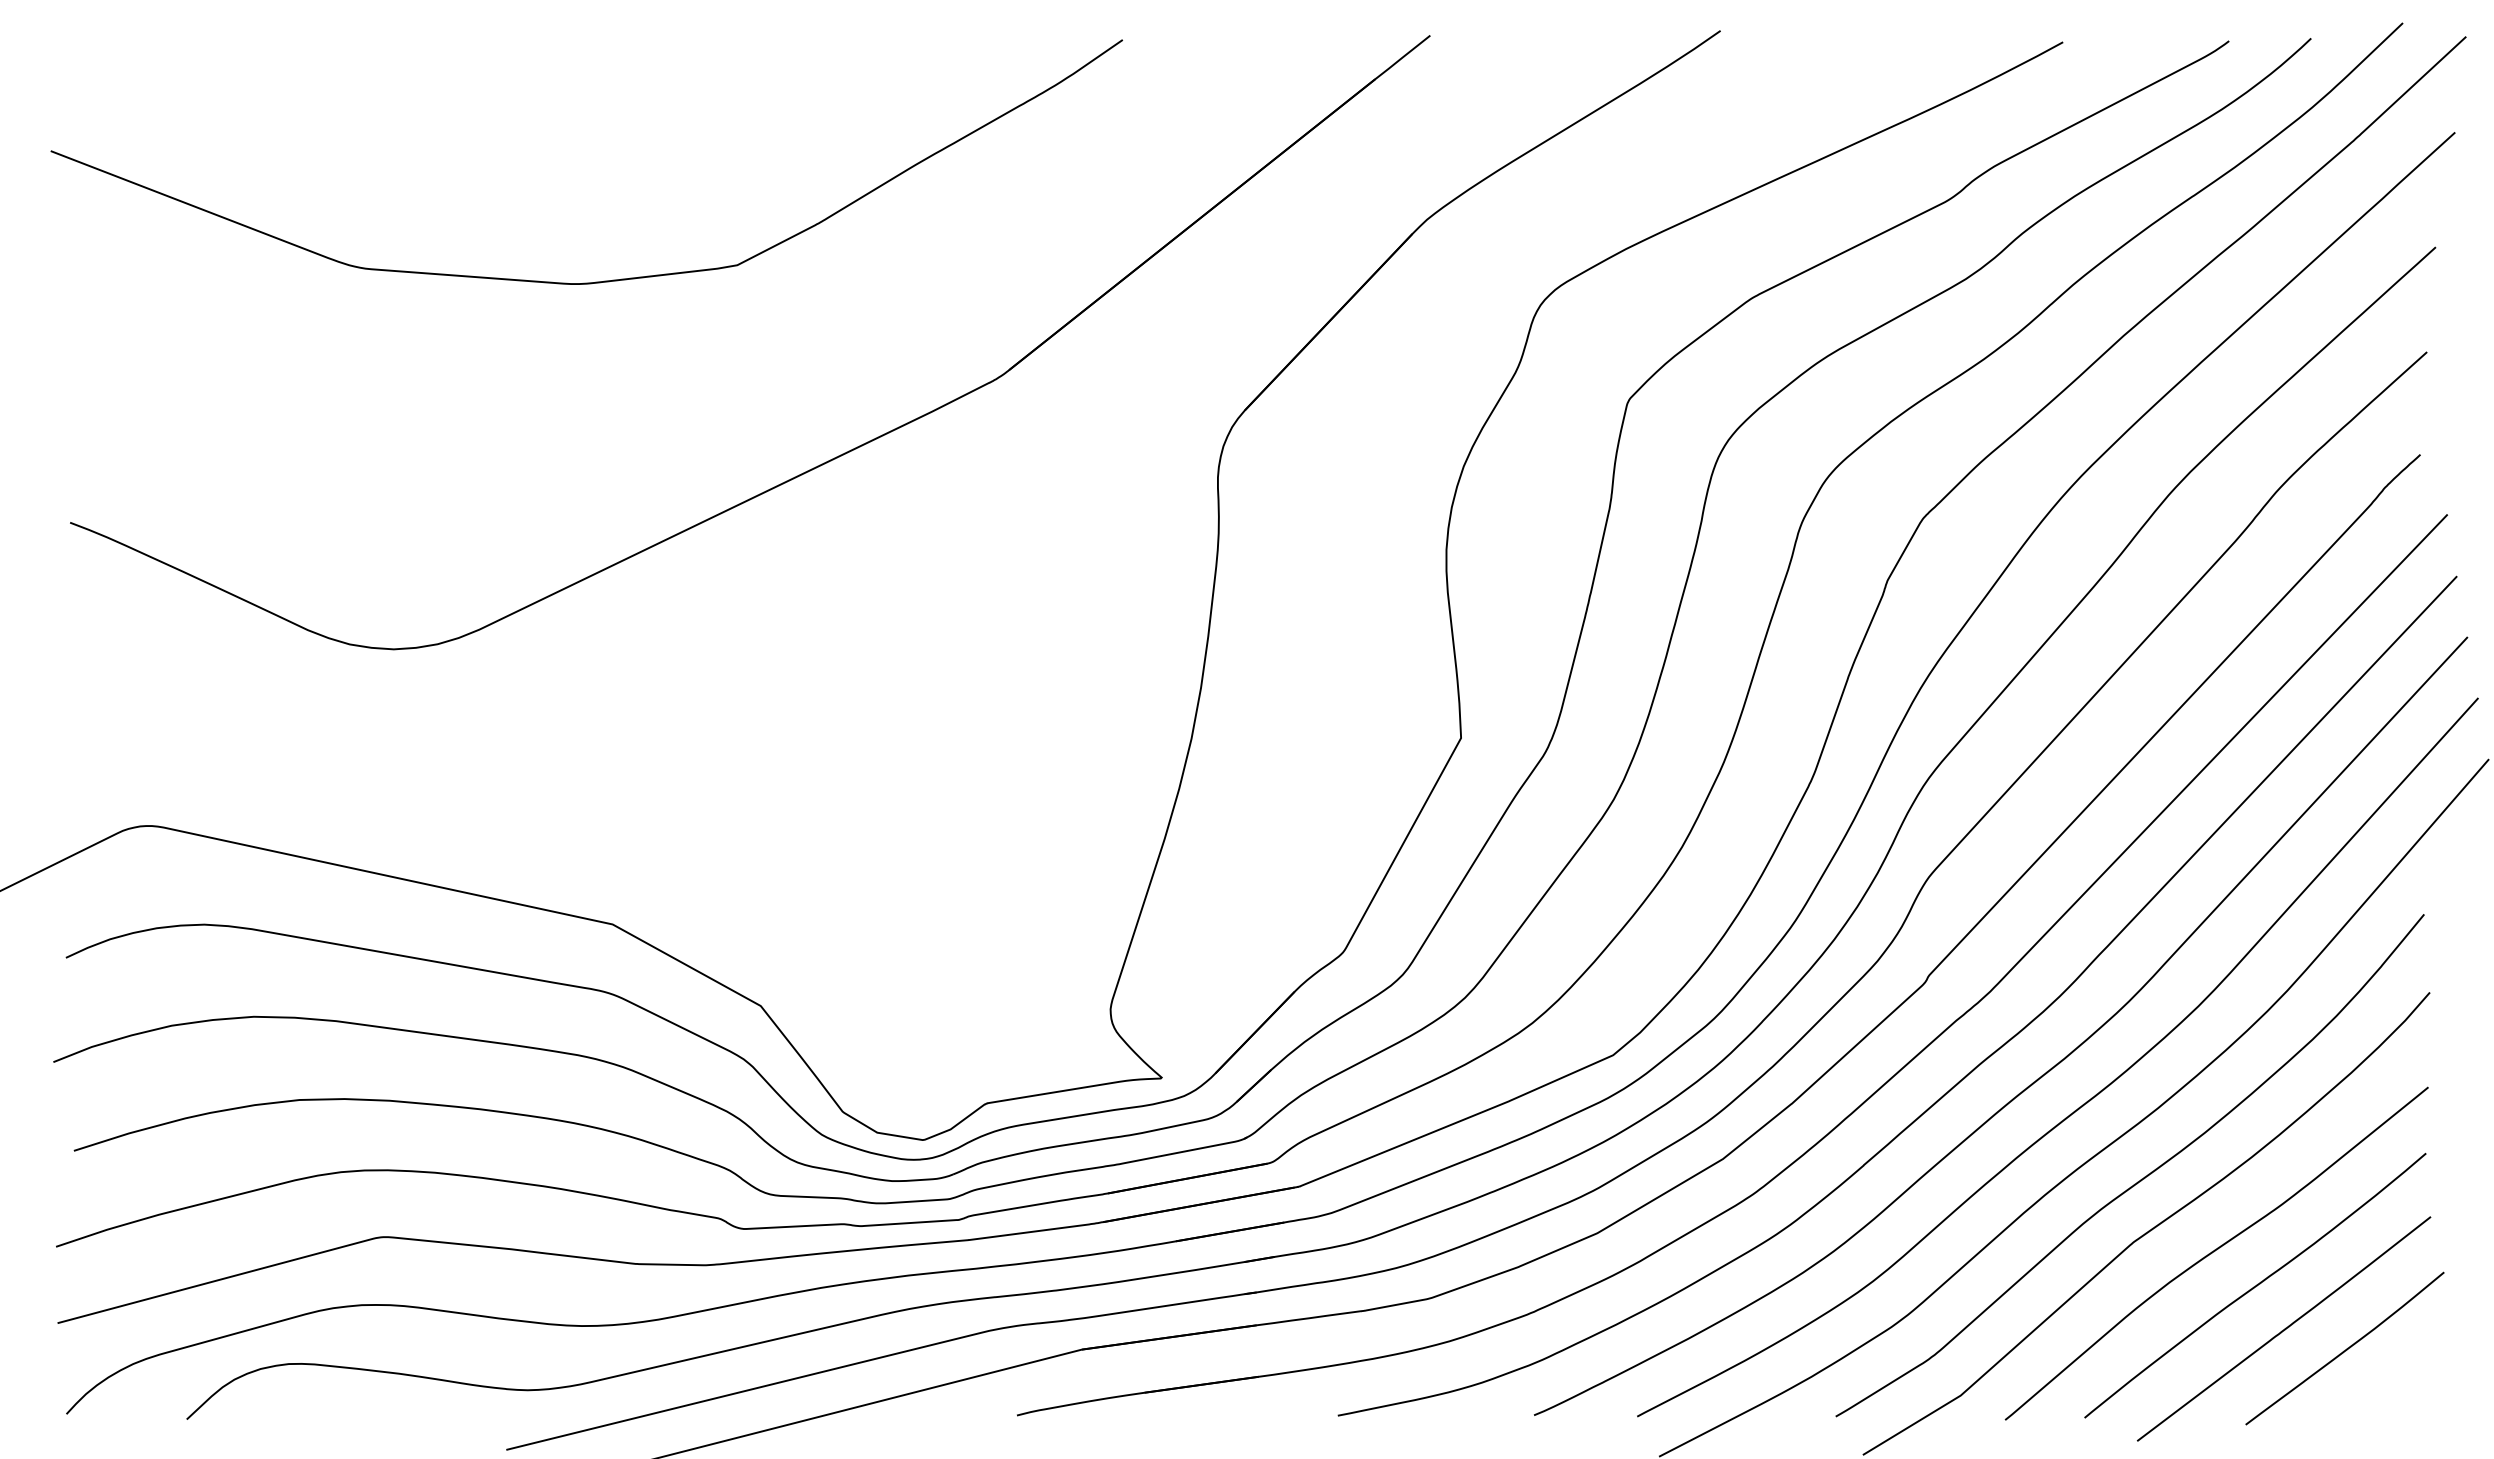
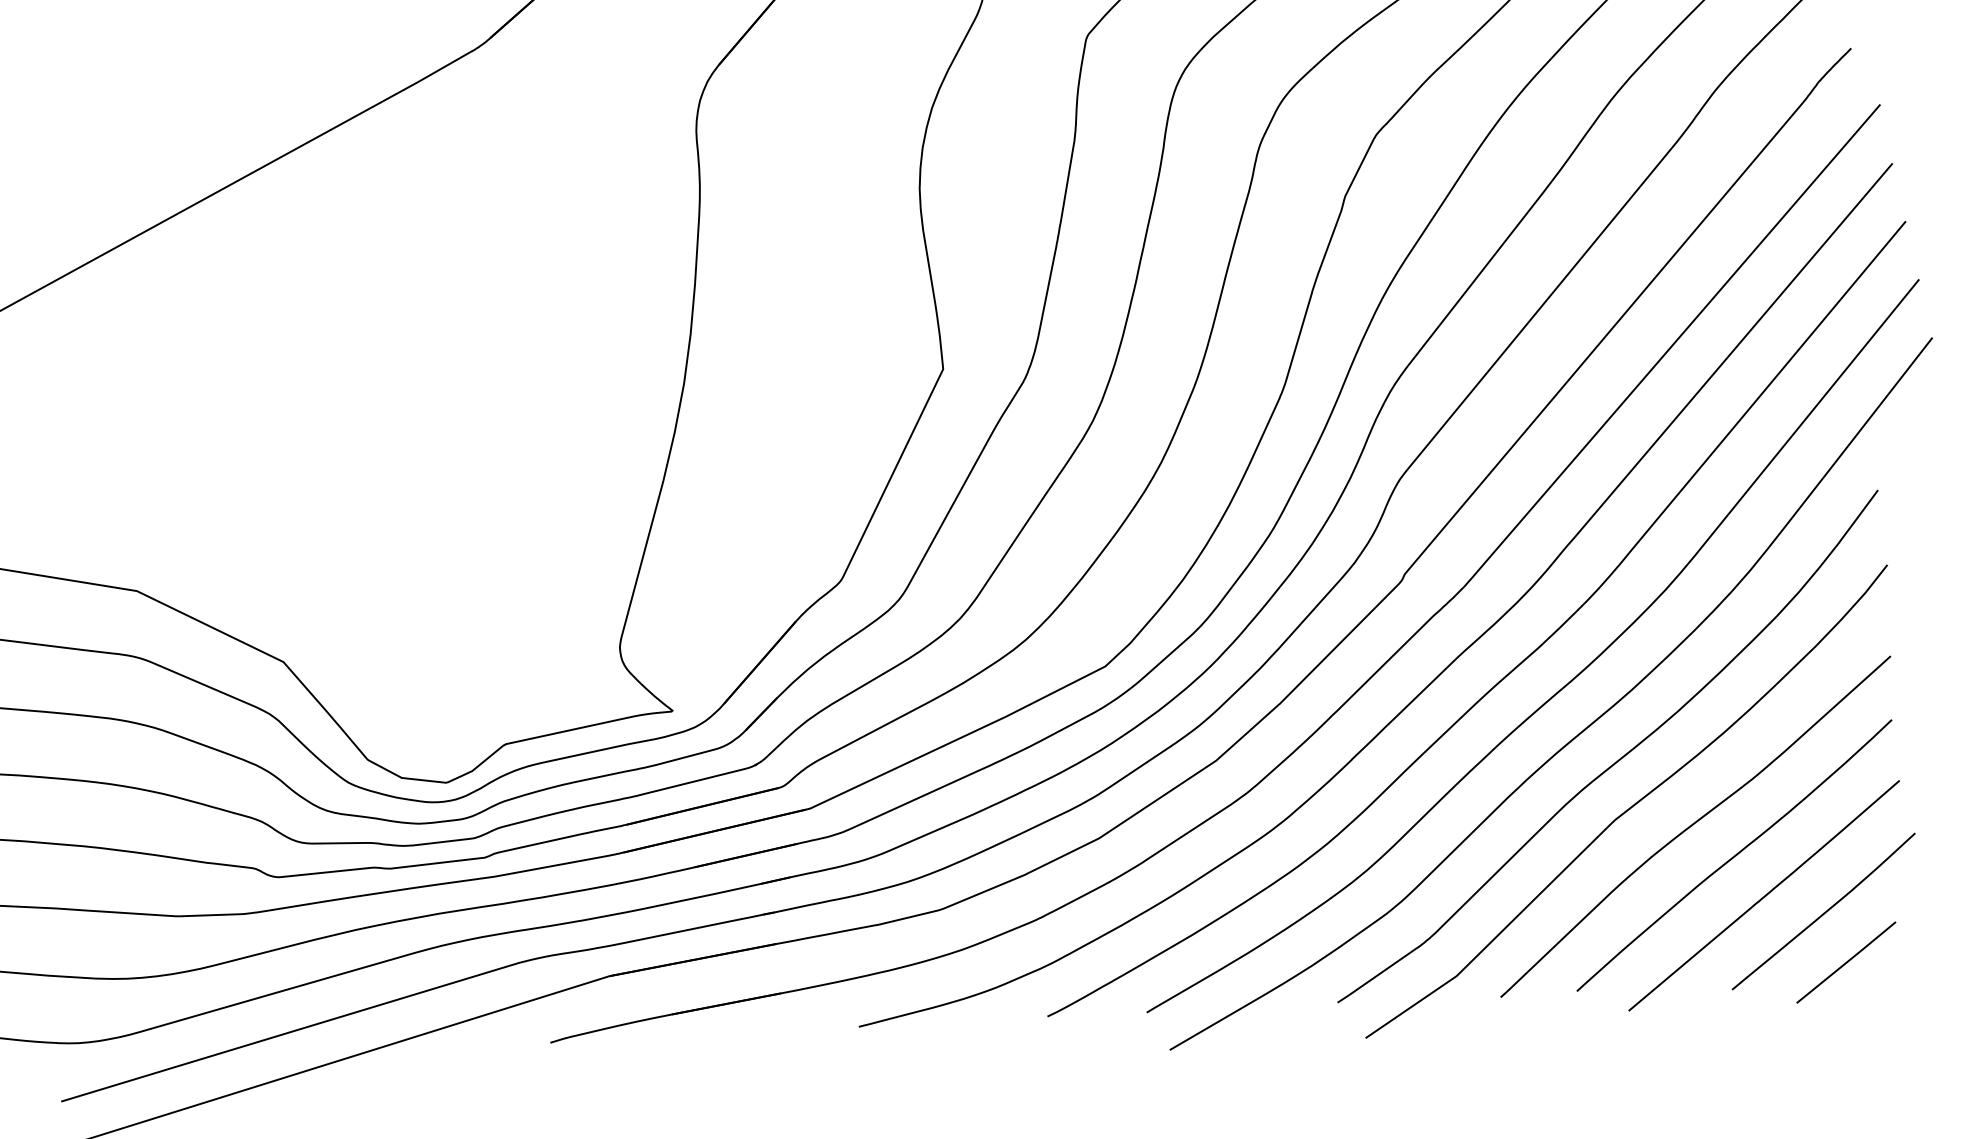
line: (2365, 1402) -> (1846, 962), added

